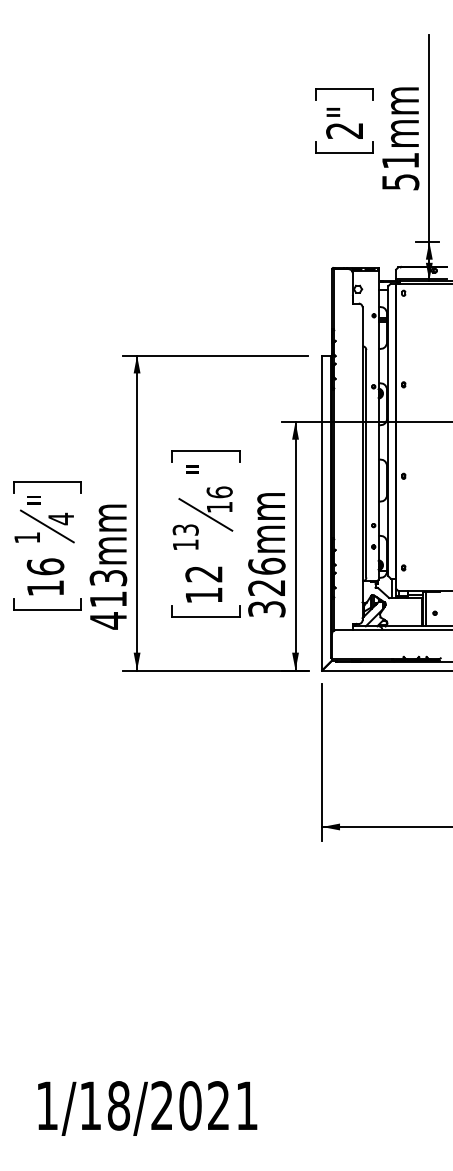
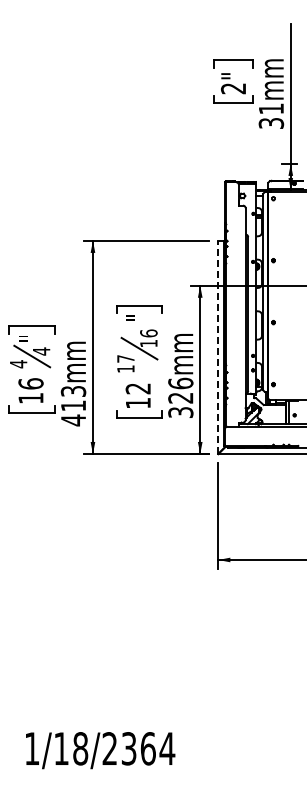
text: (399, 182) -> (270, 123), 51mm -> 31mm
line: (322, 513) -> (218, 347), solid -> dashed
text: (185, 529) -> (125, 358), 13 -> 17
text: (27, 538) -> (18, 364), 1 -> 4
text: (219, 1105) -> (148, 748), 1/18/2021 -> 1/18/2364

